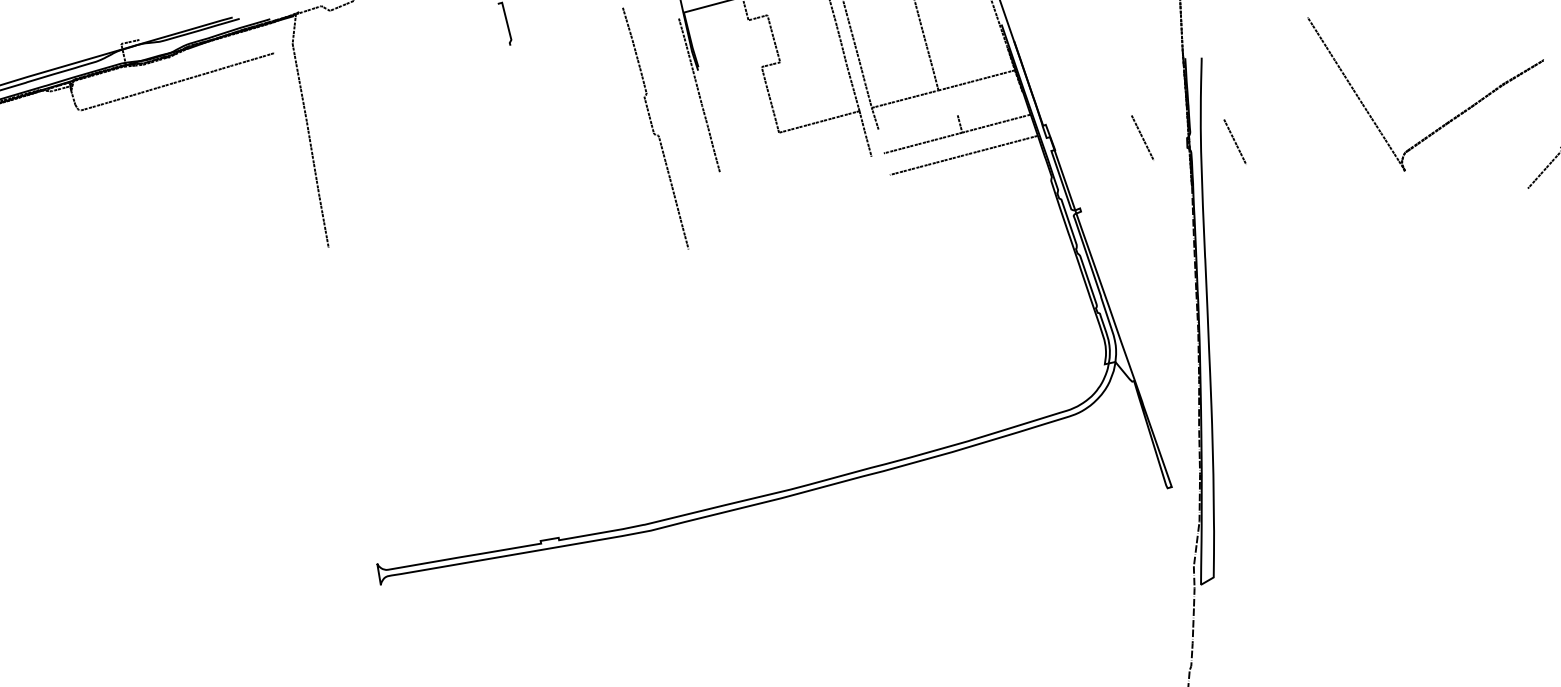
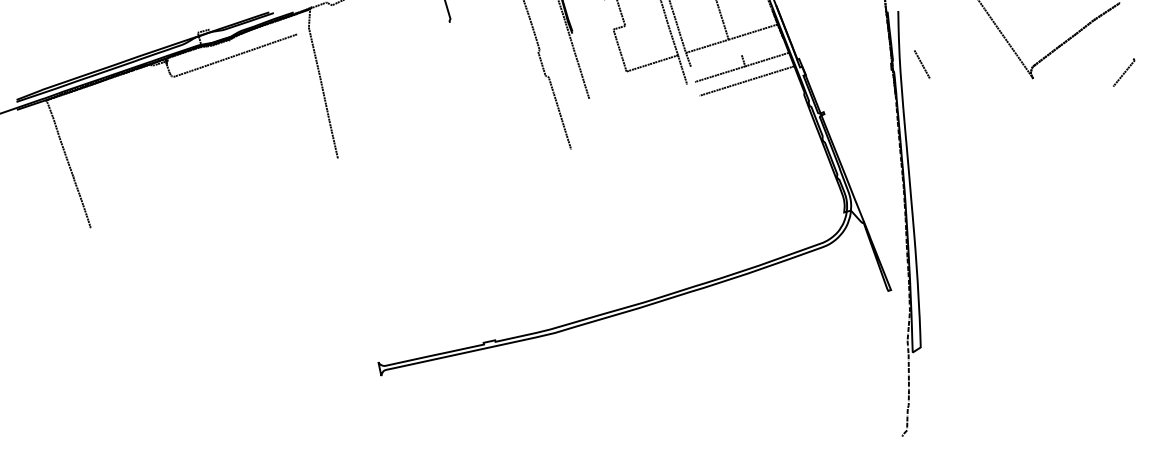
line: (1143, 137) -> (862, 64), removed

